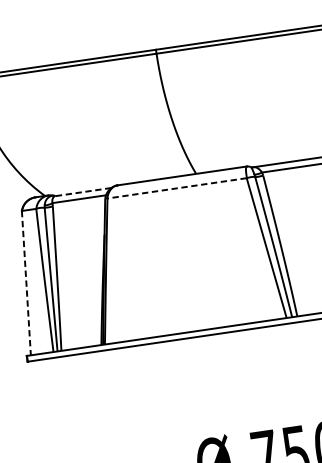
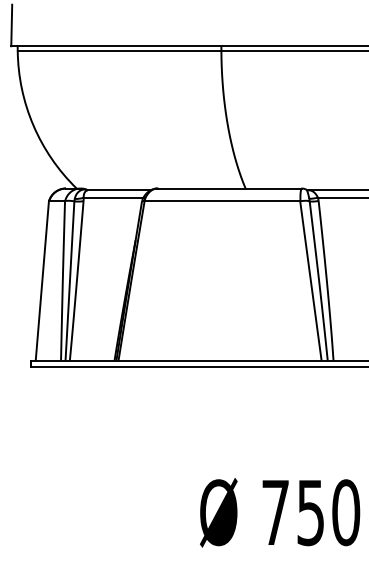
line: (177, 188) -> (222, 201), dashed -> solid
line: (82, 192) -> (118, 190), dashed -> solid
line: (26, 282) -> (42, 280), dashed -> solid

